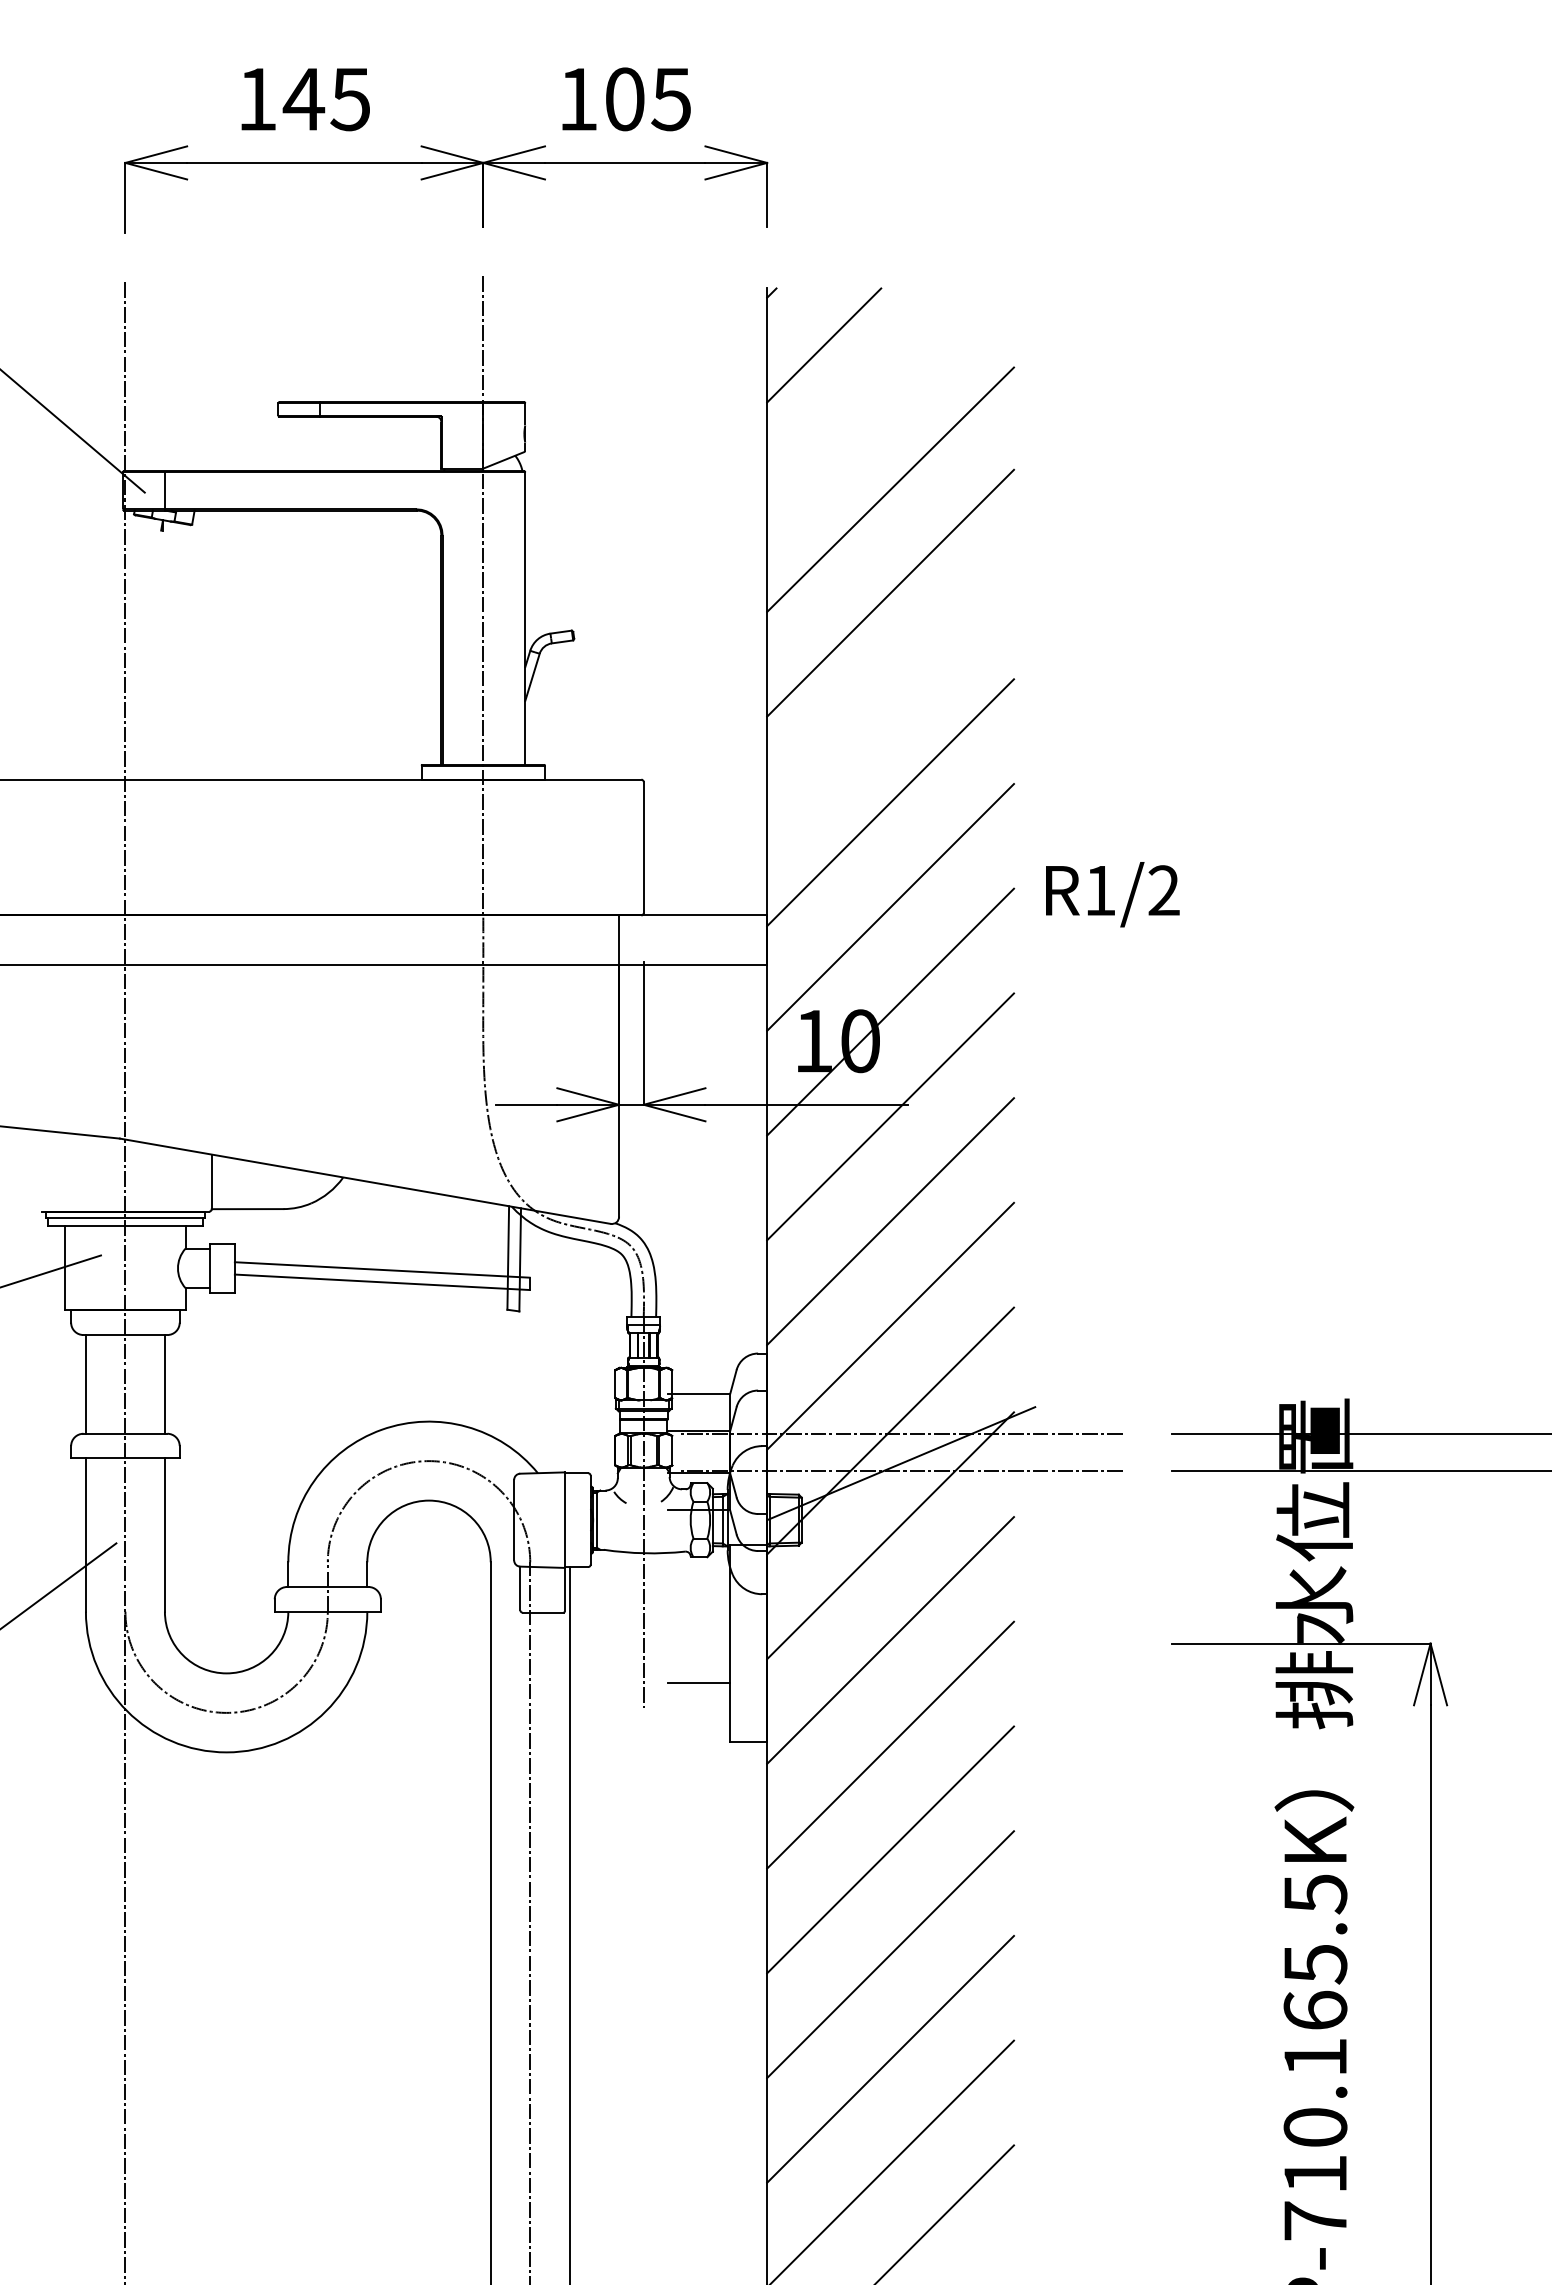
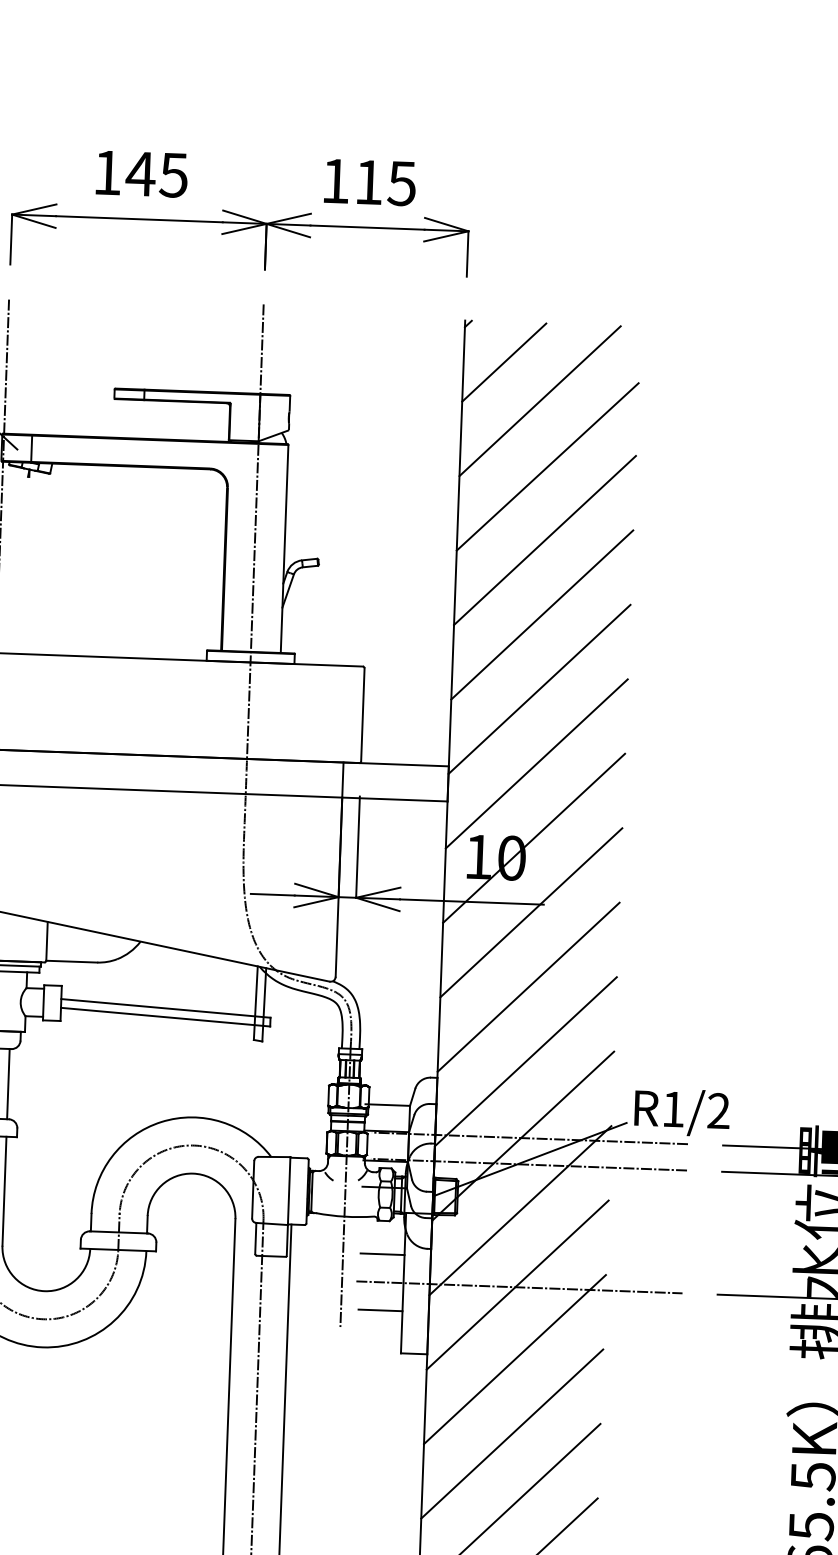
text: (625, 99) -> (369, 182), 105 -> 115
line: (876, 397) -> (540, 400), added
line: (890, 697) -> (542, 614), added
text: (1112, 894) -> (682, 1112), moved
line: (699, 1604) -> (382, 1254), added
line: (892, 1643) -> (518, 1287), added

